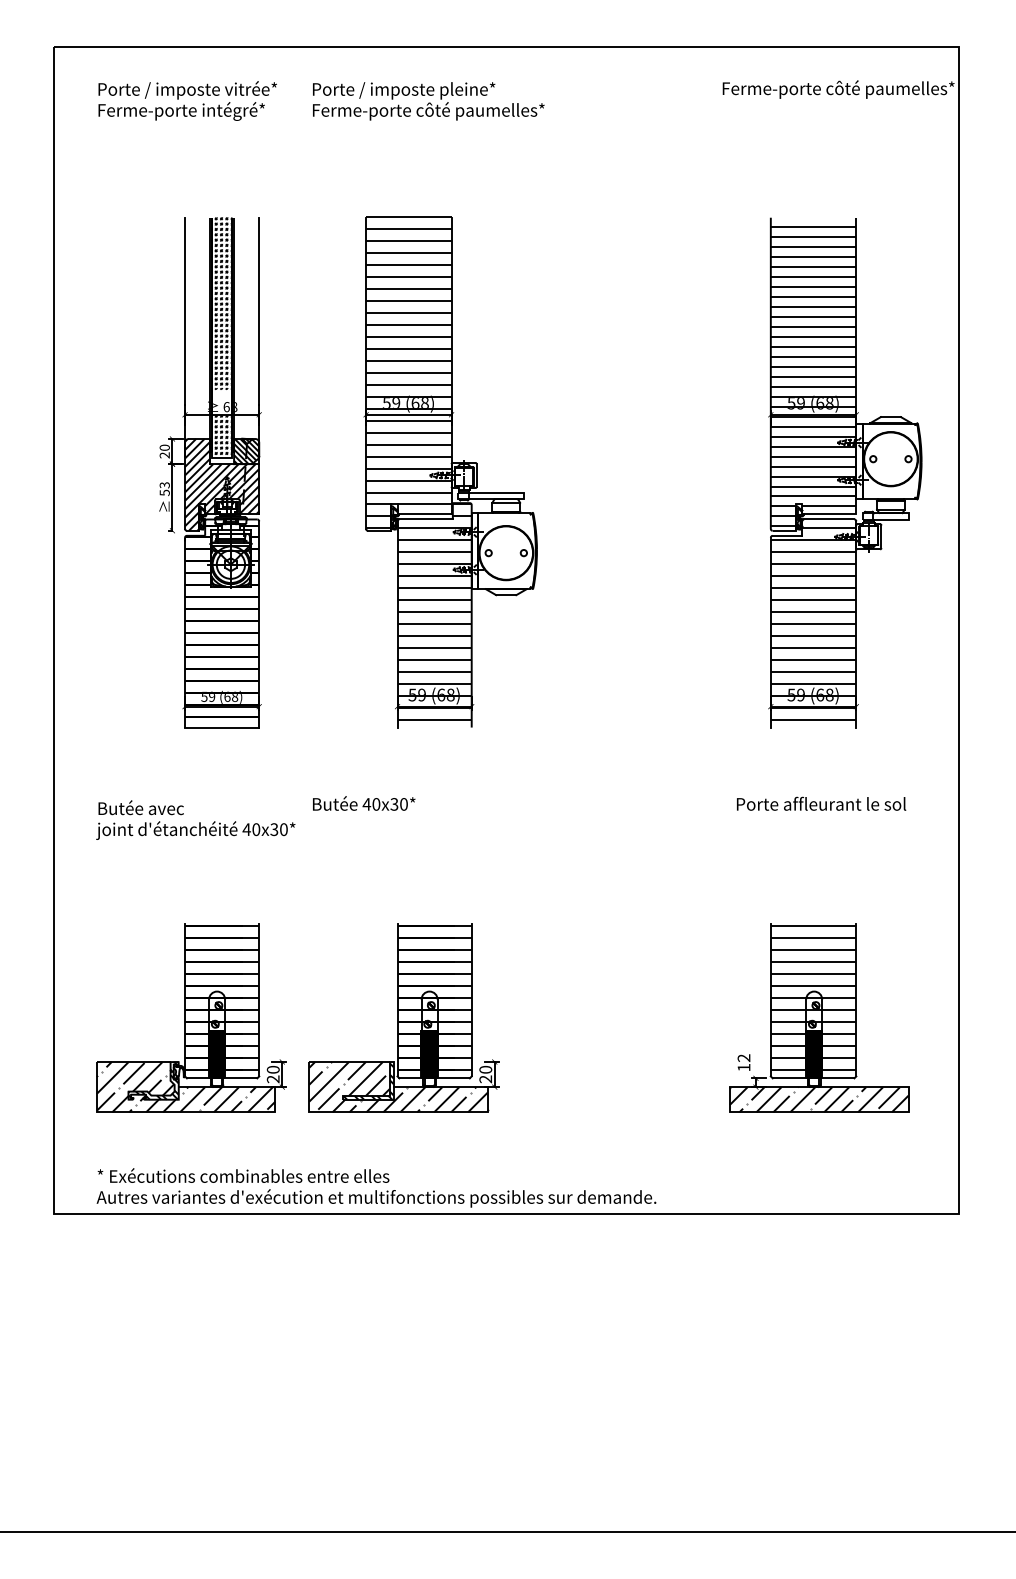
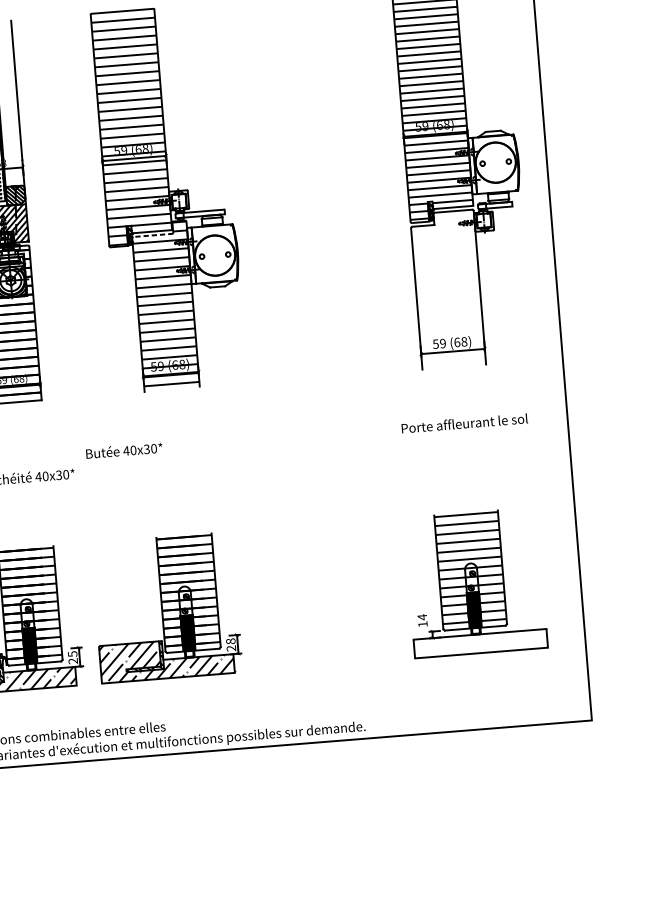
line: (426, 519) -> (153, 235), solid -> dashed
hatch: (813, 624) -> (448, 290), removed
text: (743, 1058) -> (421, 617), 12 -> 14
text: (272, 1069) -> (72, 653), 20 -> 25
text: (485, 1069) -> (230, 641), 20 -> 28
hatch: (818, 1099) -> (480, 643), removed

